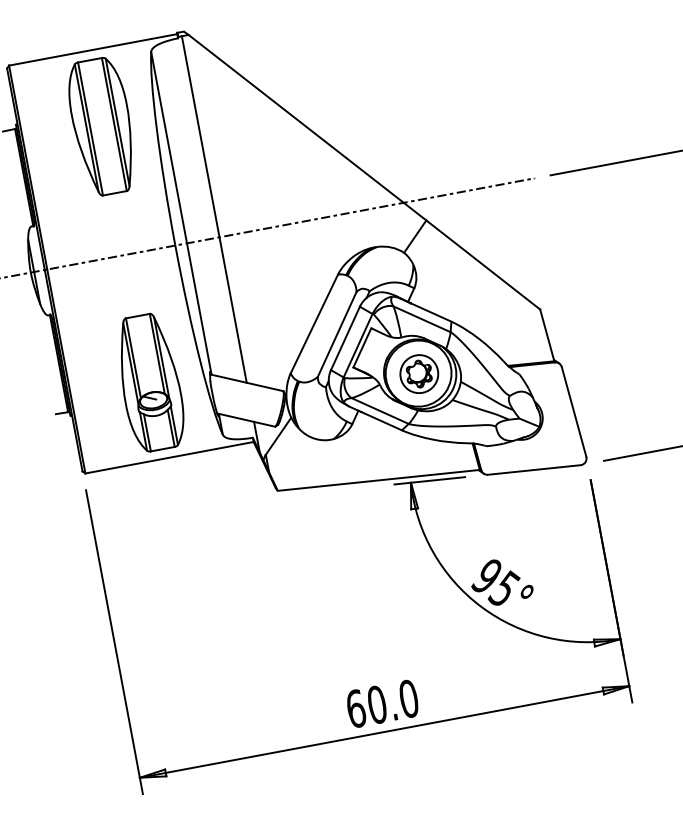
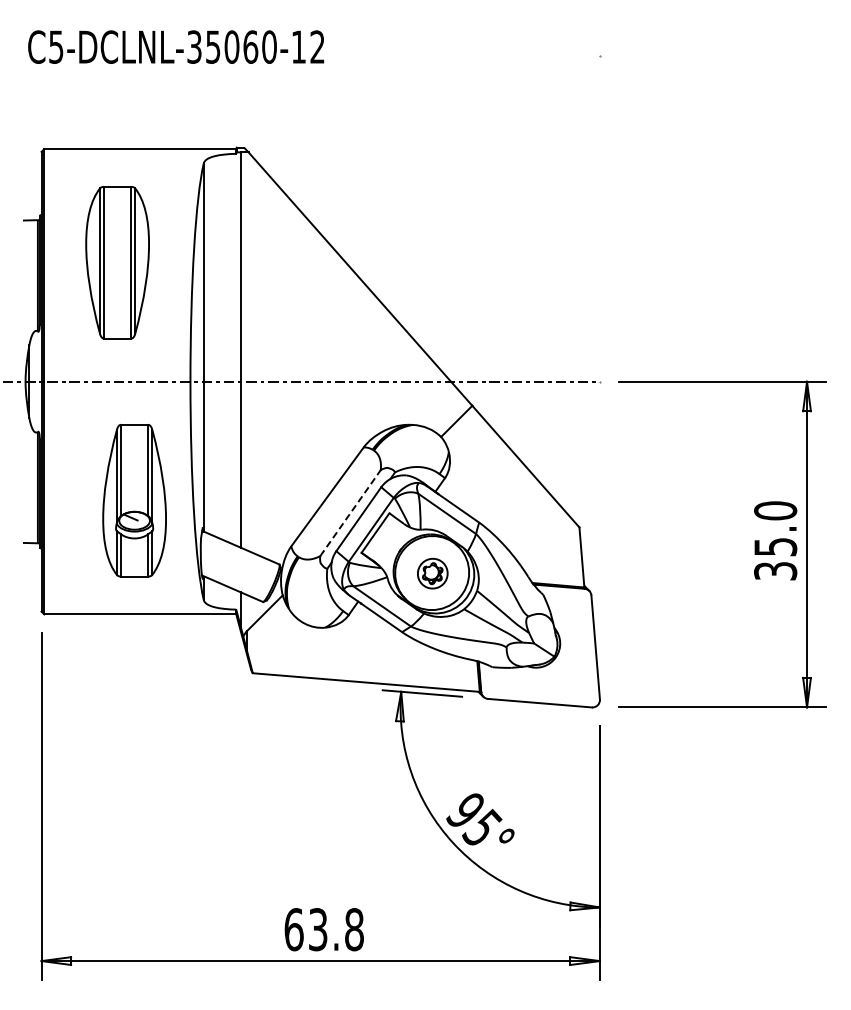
part: (102, 126) -> (117, 262), moved
line: (337, 334) -> (350, 513), solid -> dashed
part: (418, 373) -> (432, 573), size x0.7
part: (150, 382) -> (134, 500), moved
text: (392, 701) -> (335, 929), 60.0 -> 63.8

